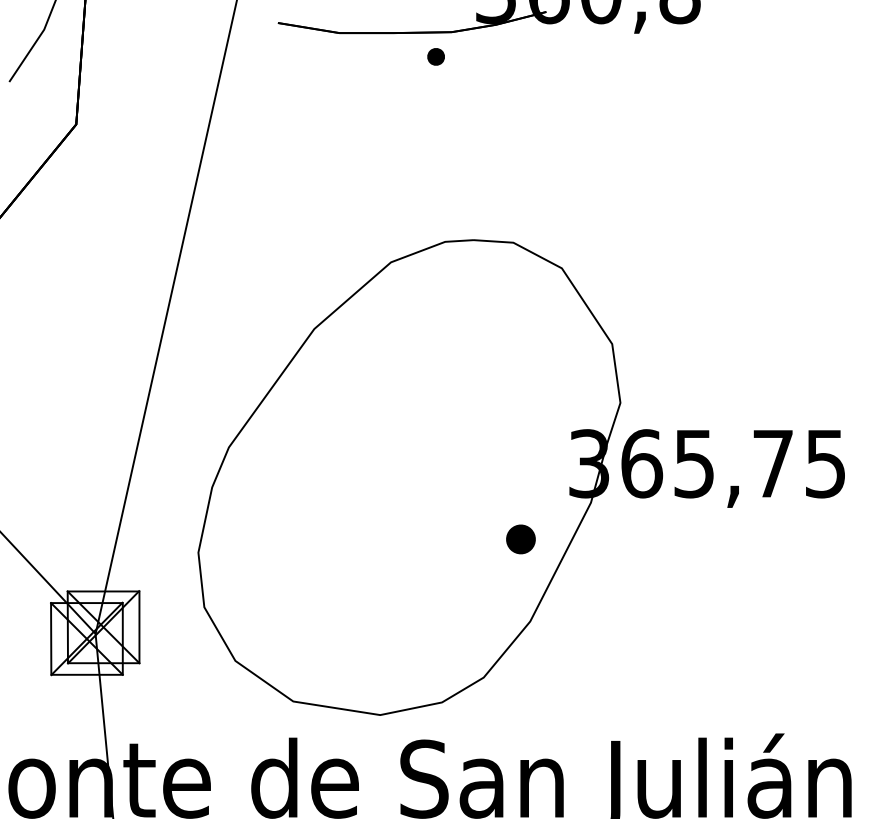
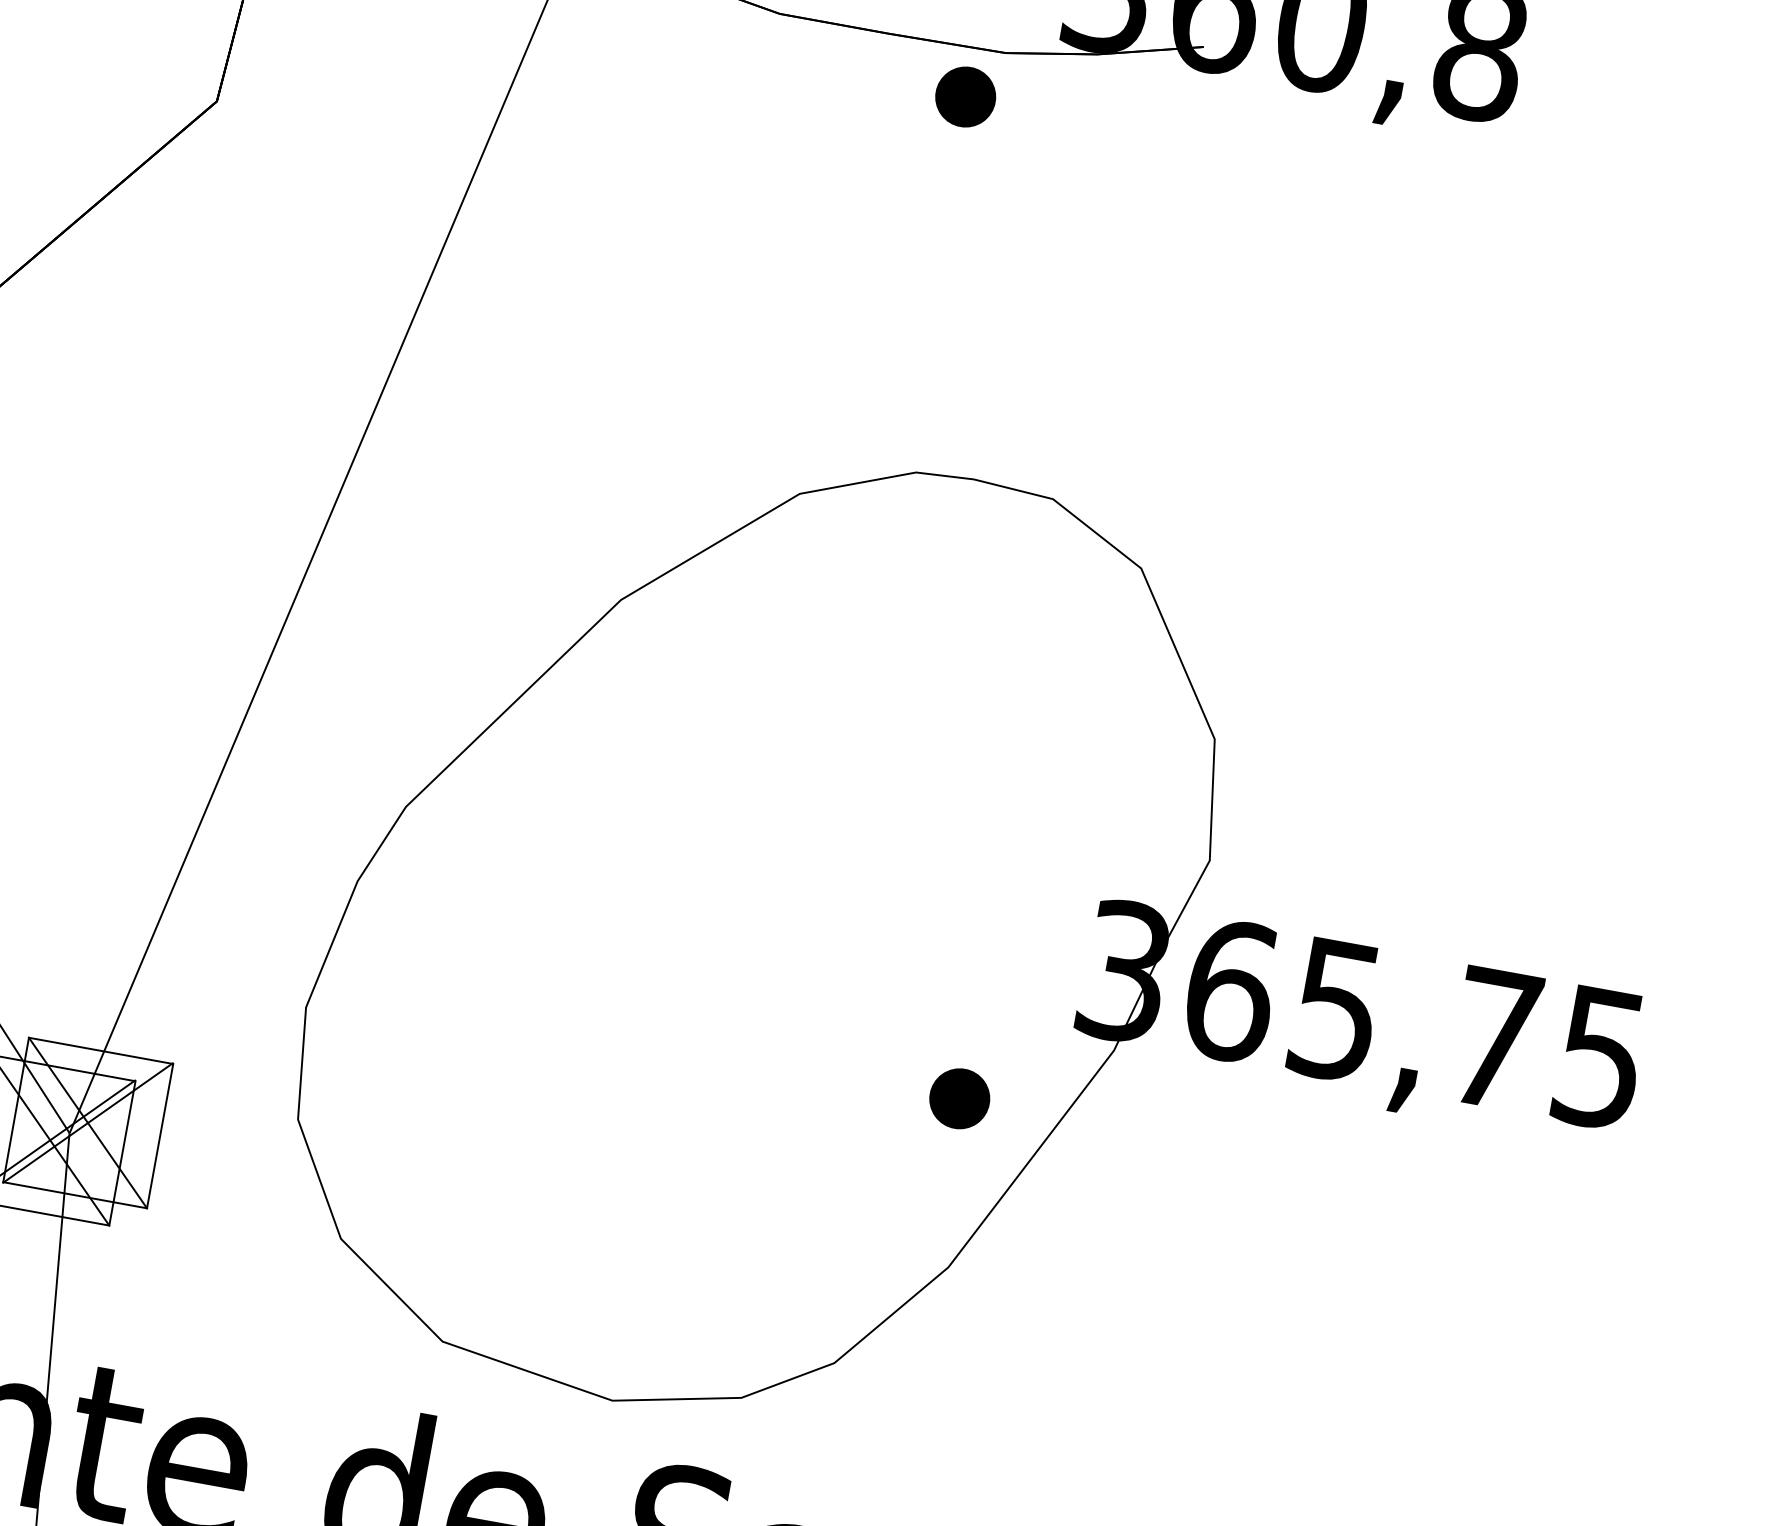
part: (435, 56) -> (964, 96), size x1.67

